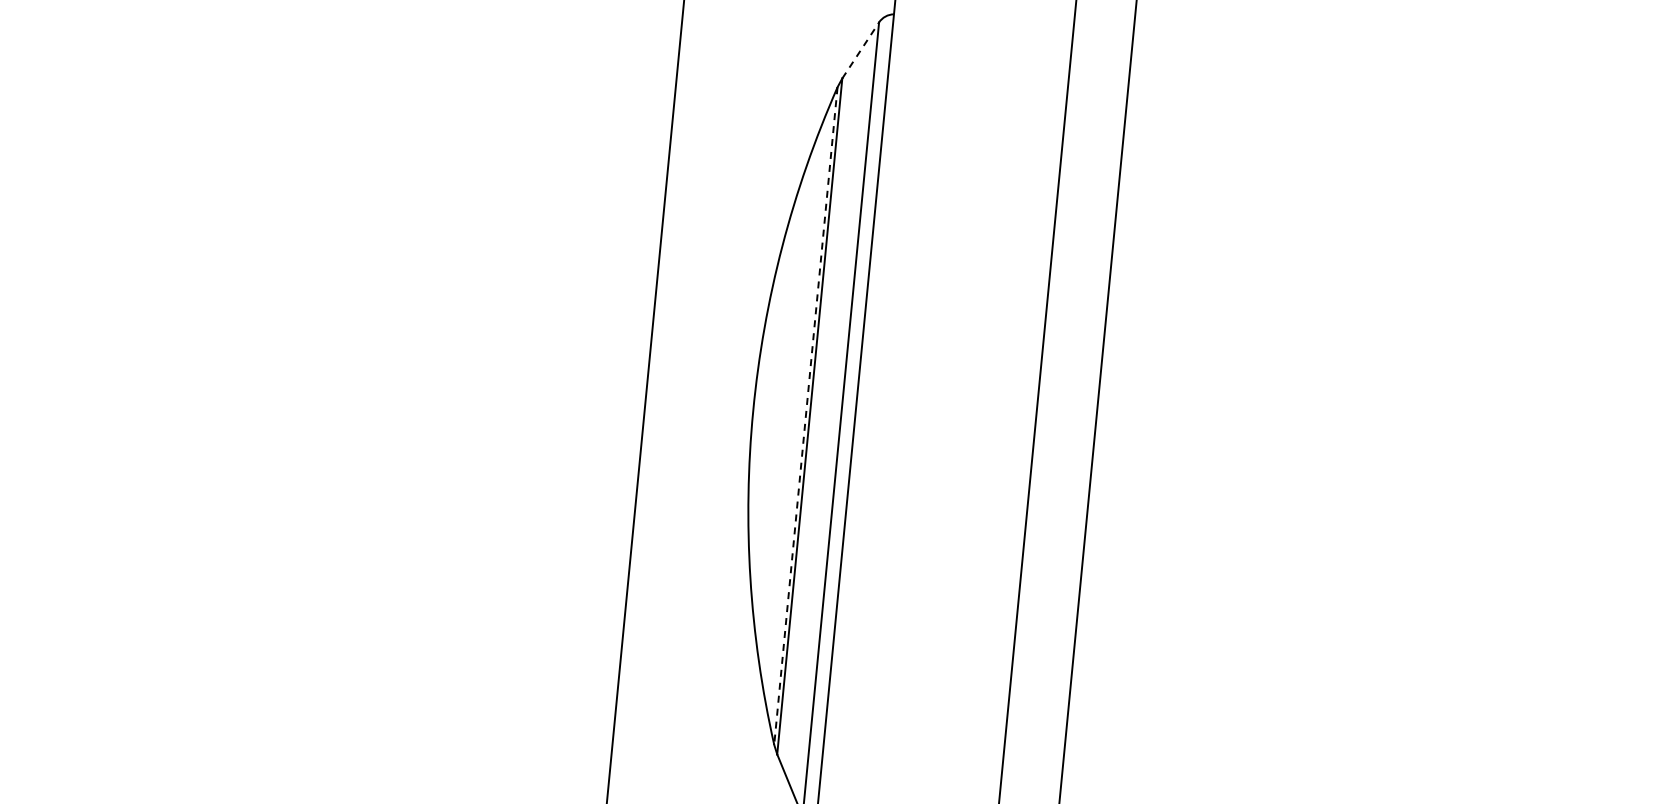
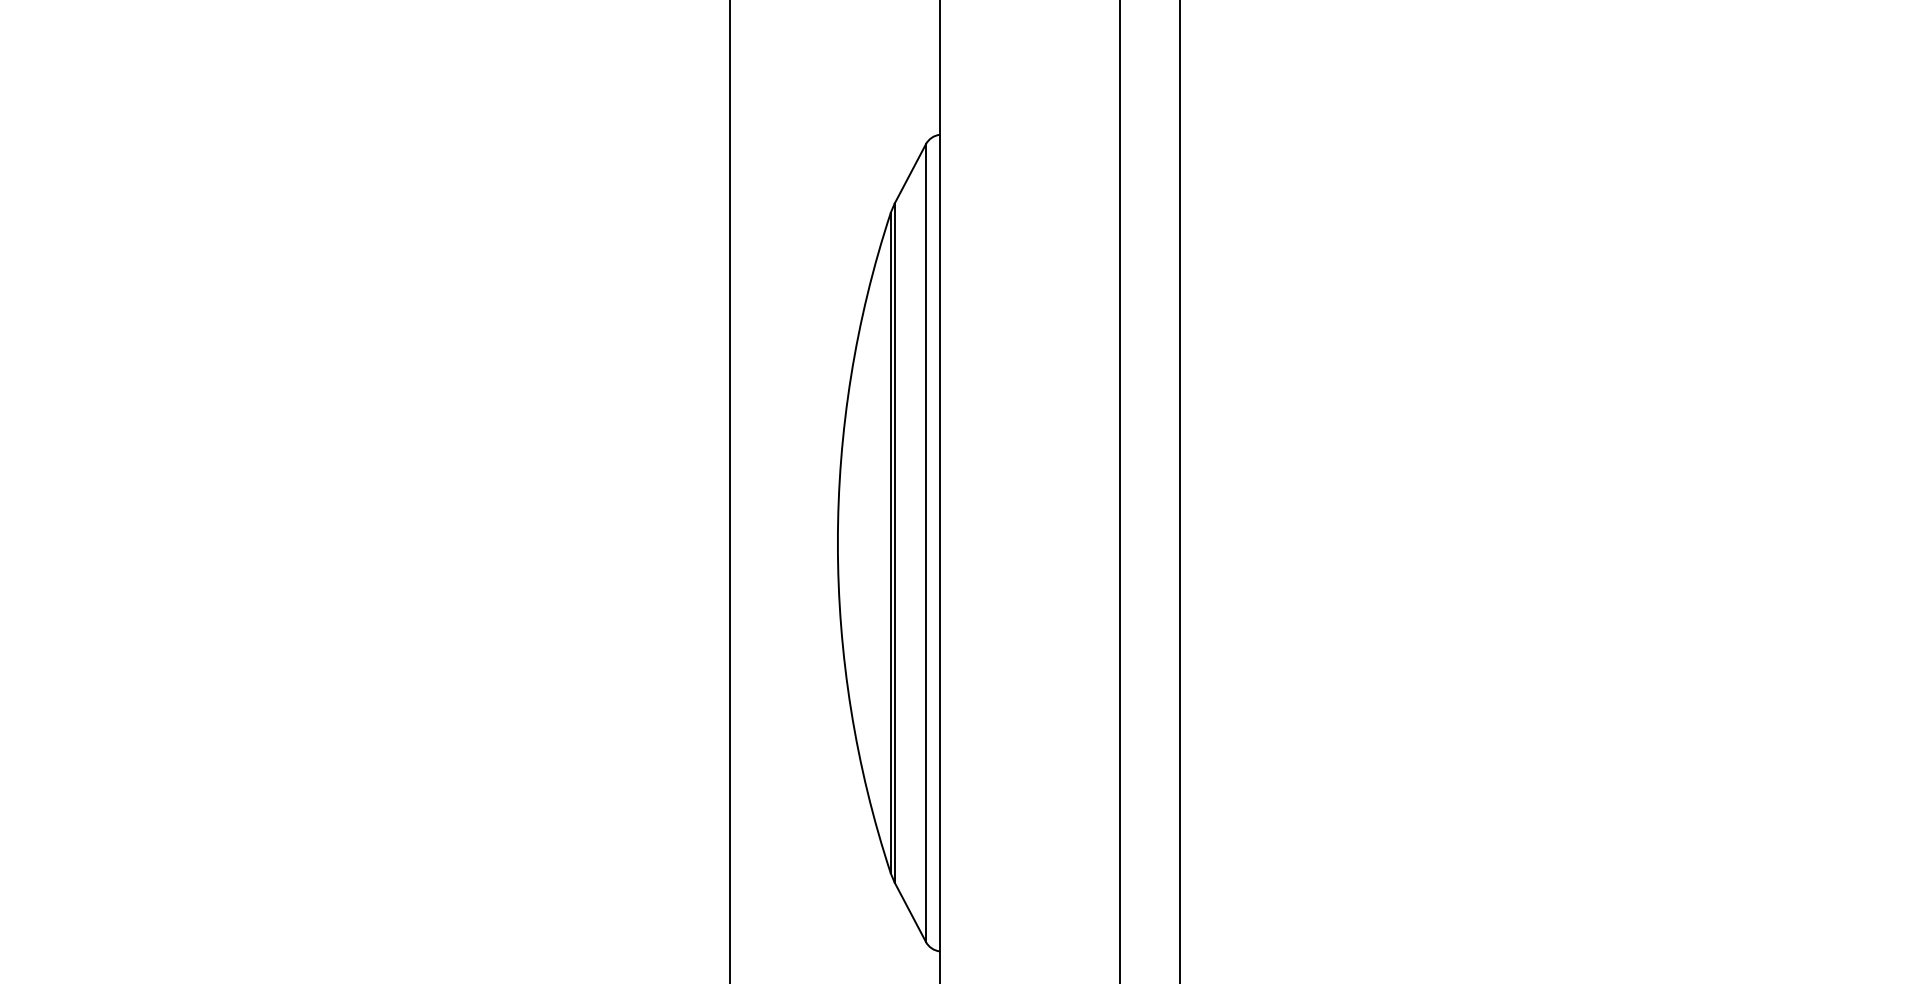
line: (860, 50) -> (910, 173), dashed -> solid
line: (805, 416) -> (890, 543), dashed -> solid

